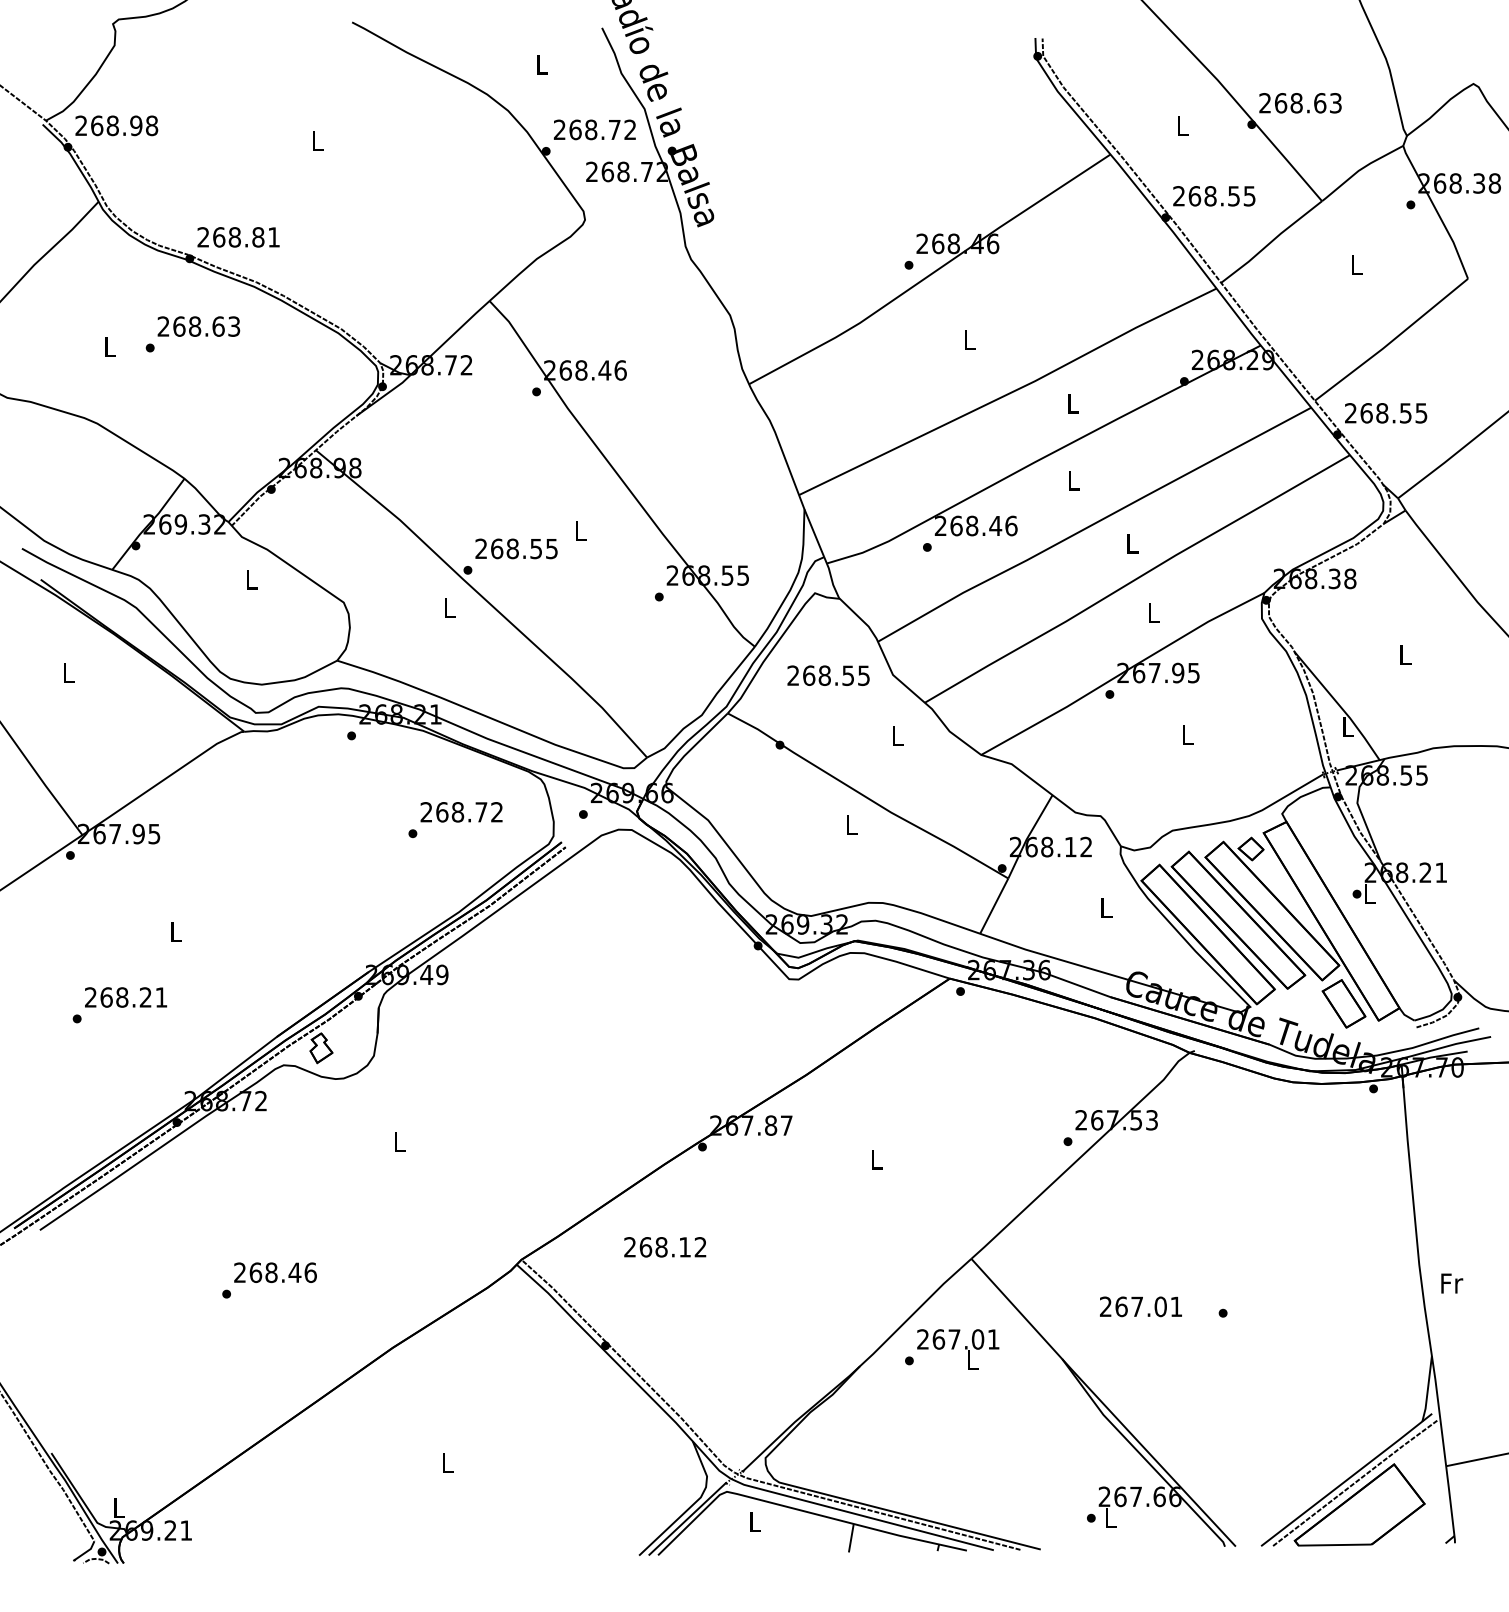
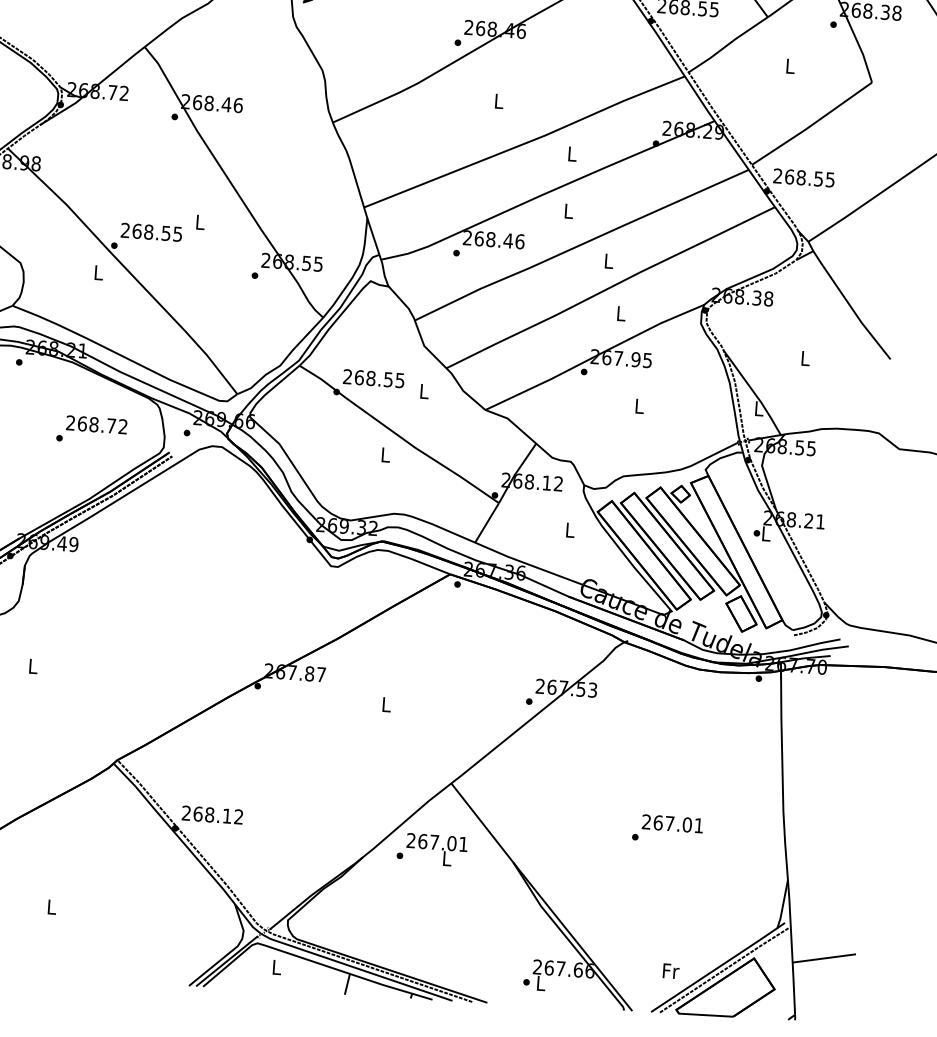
text: (828, 675) -> (373, 378), moved
text: (665, 1247) -> (212, 815), moved
text: (1452, 1283) -> (671, 971), moved
text: (1140, 1306) -> (672, 823), moved

